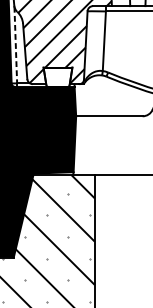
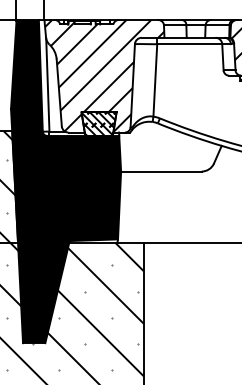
line: (15, 45) -> (47, 85), dashed -> solid
hatch: (57, 76) -> (98, 123), added

